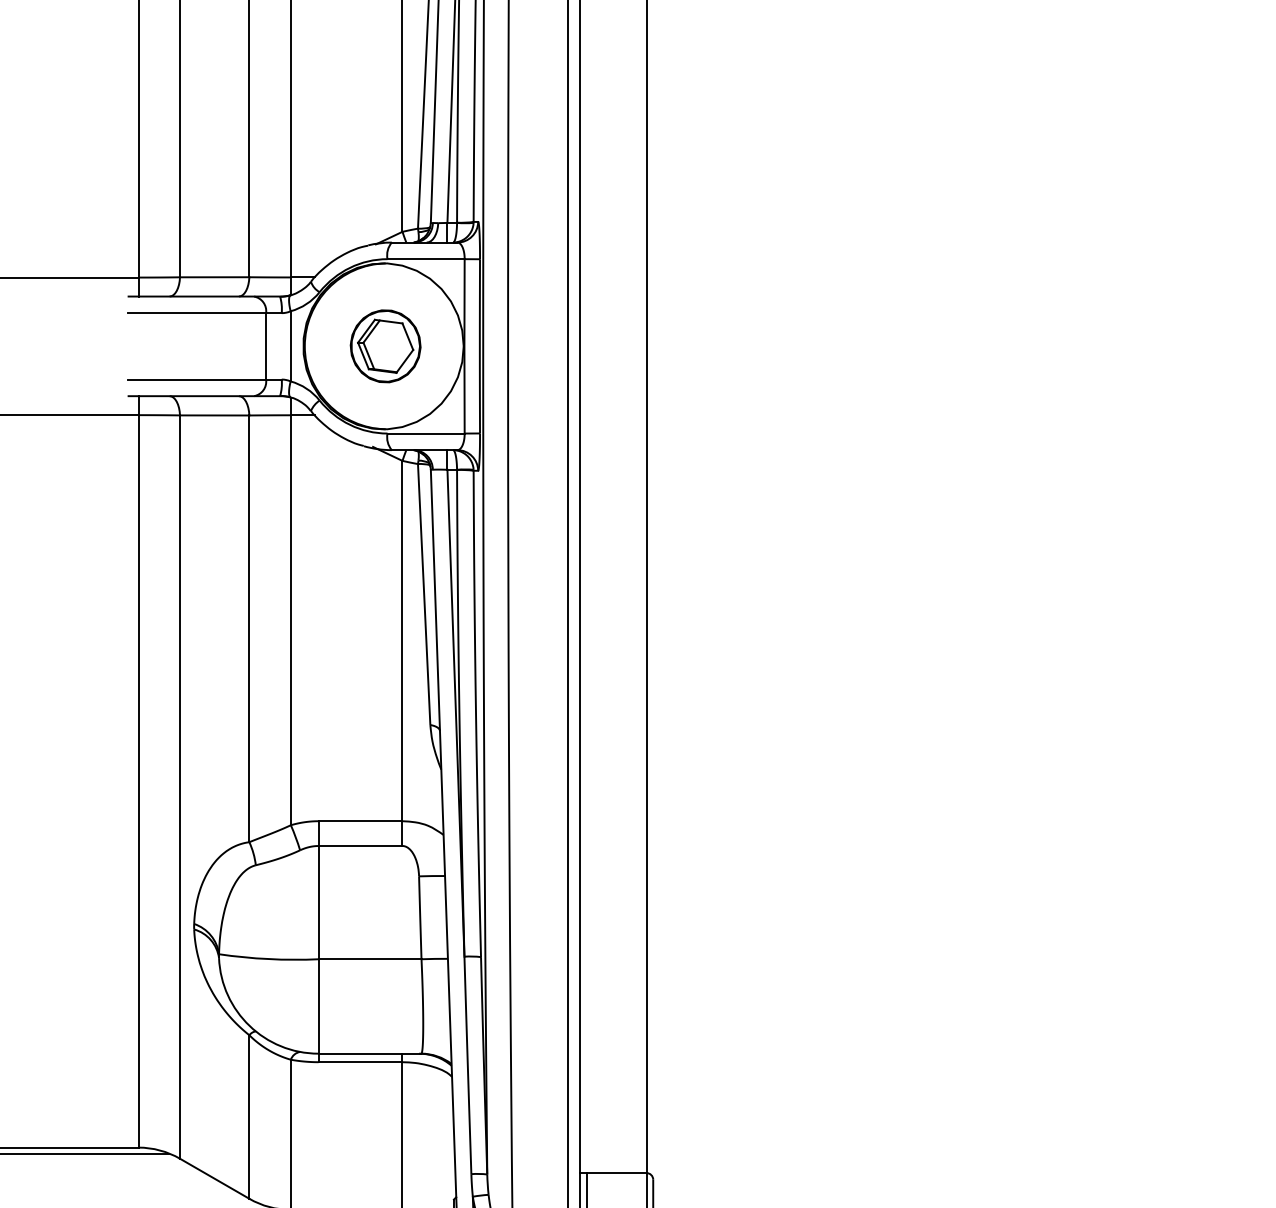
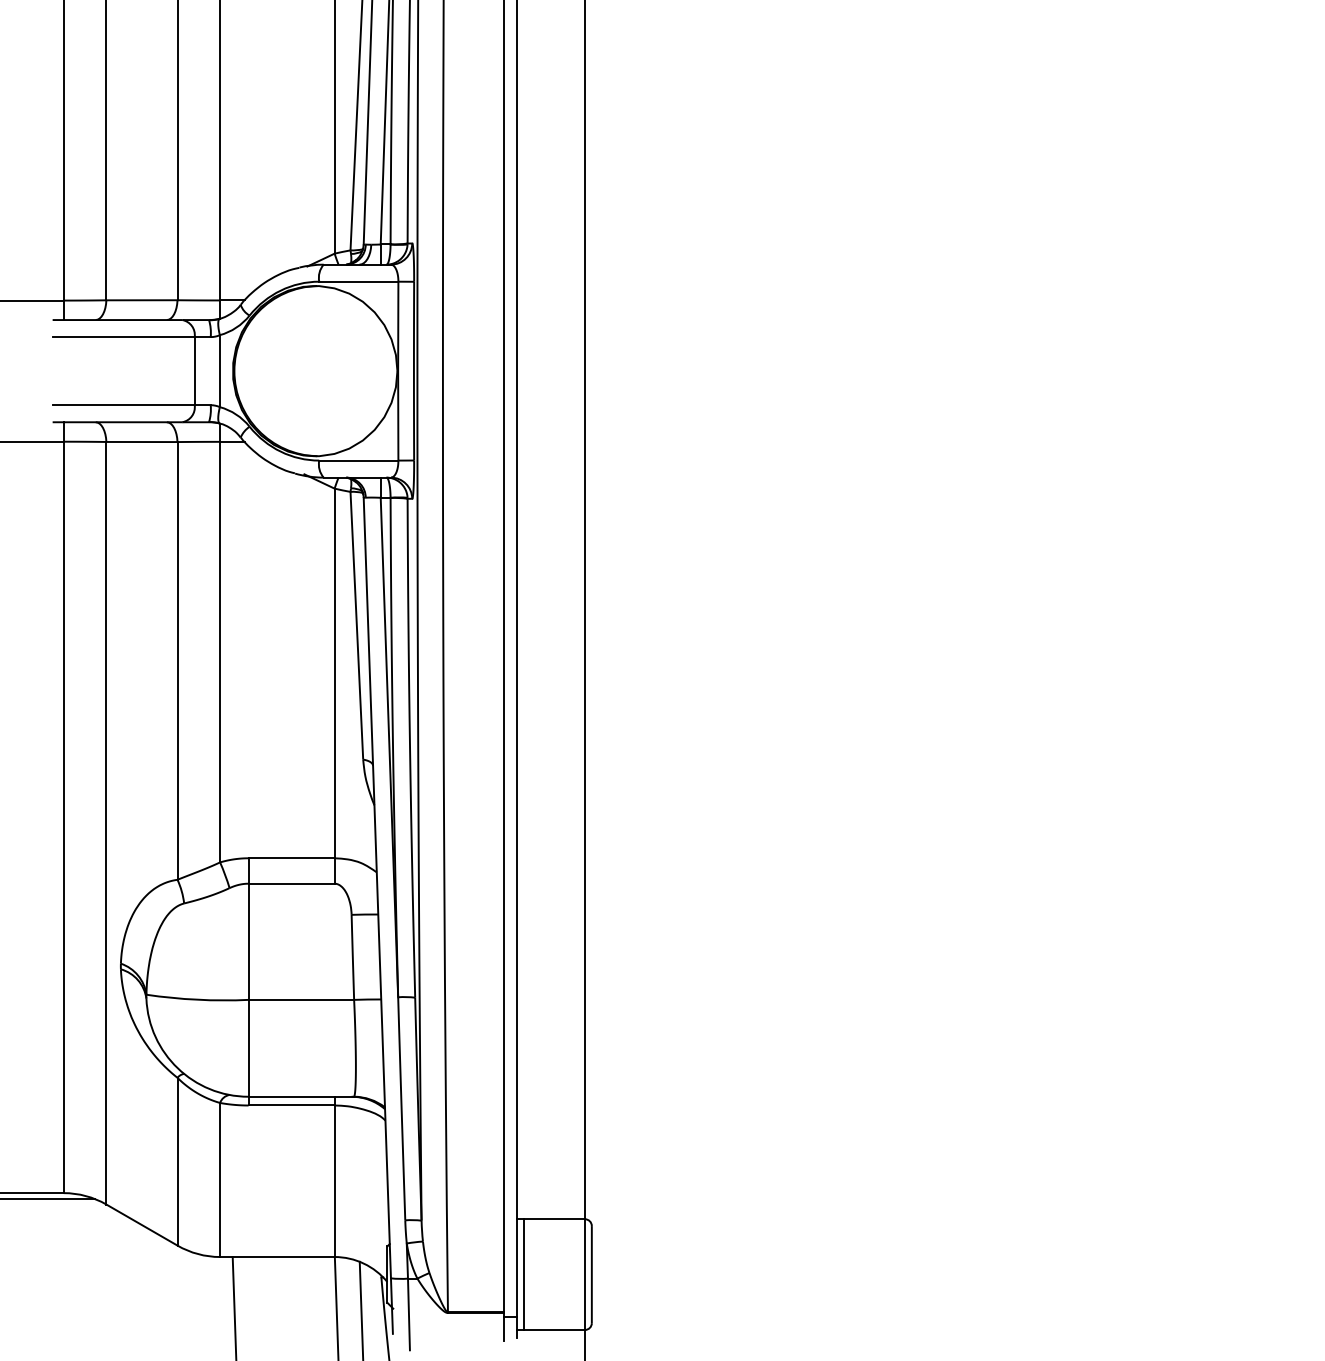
part: (385, 345) -> (317, 370), removed

